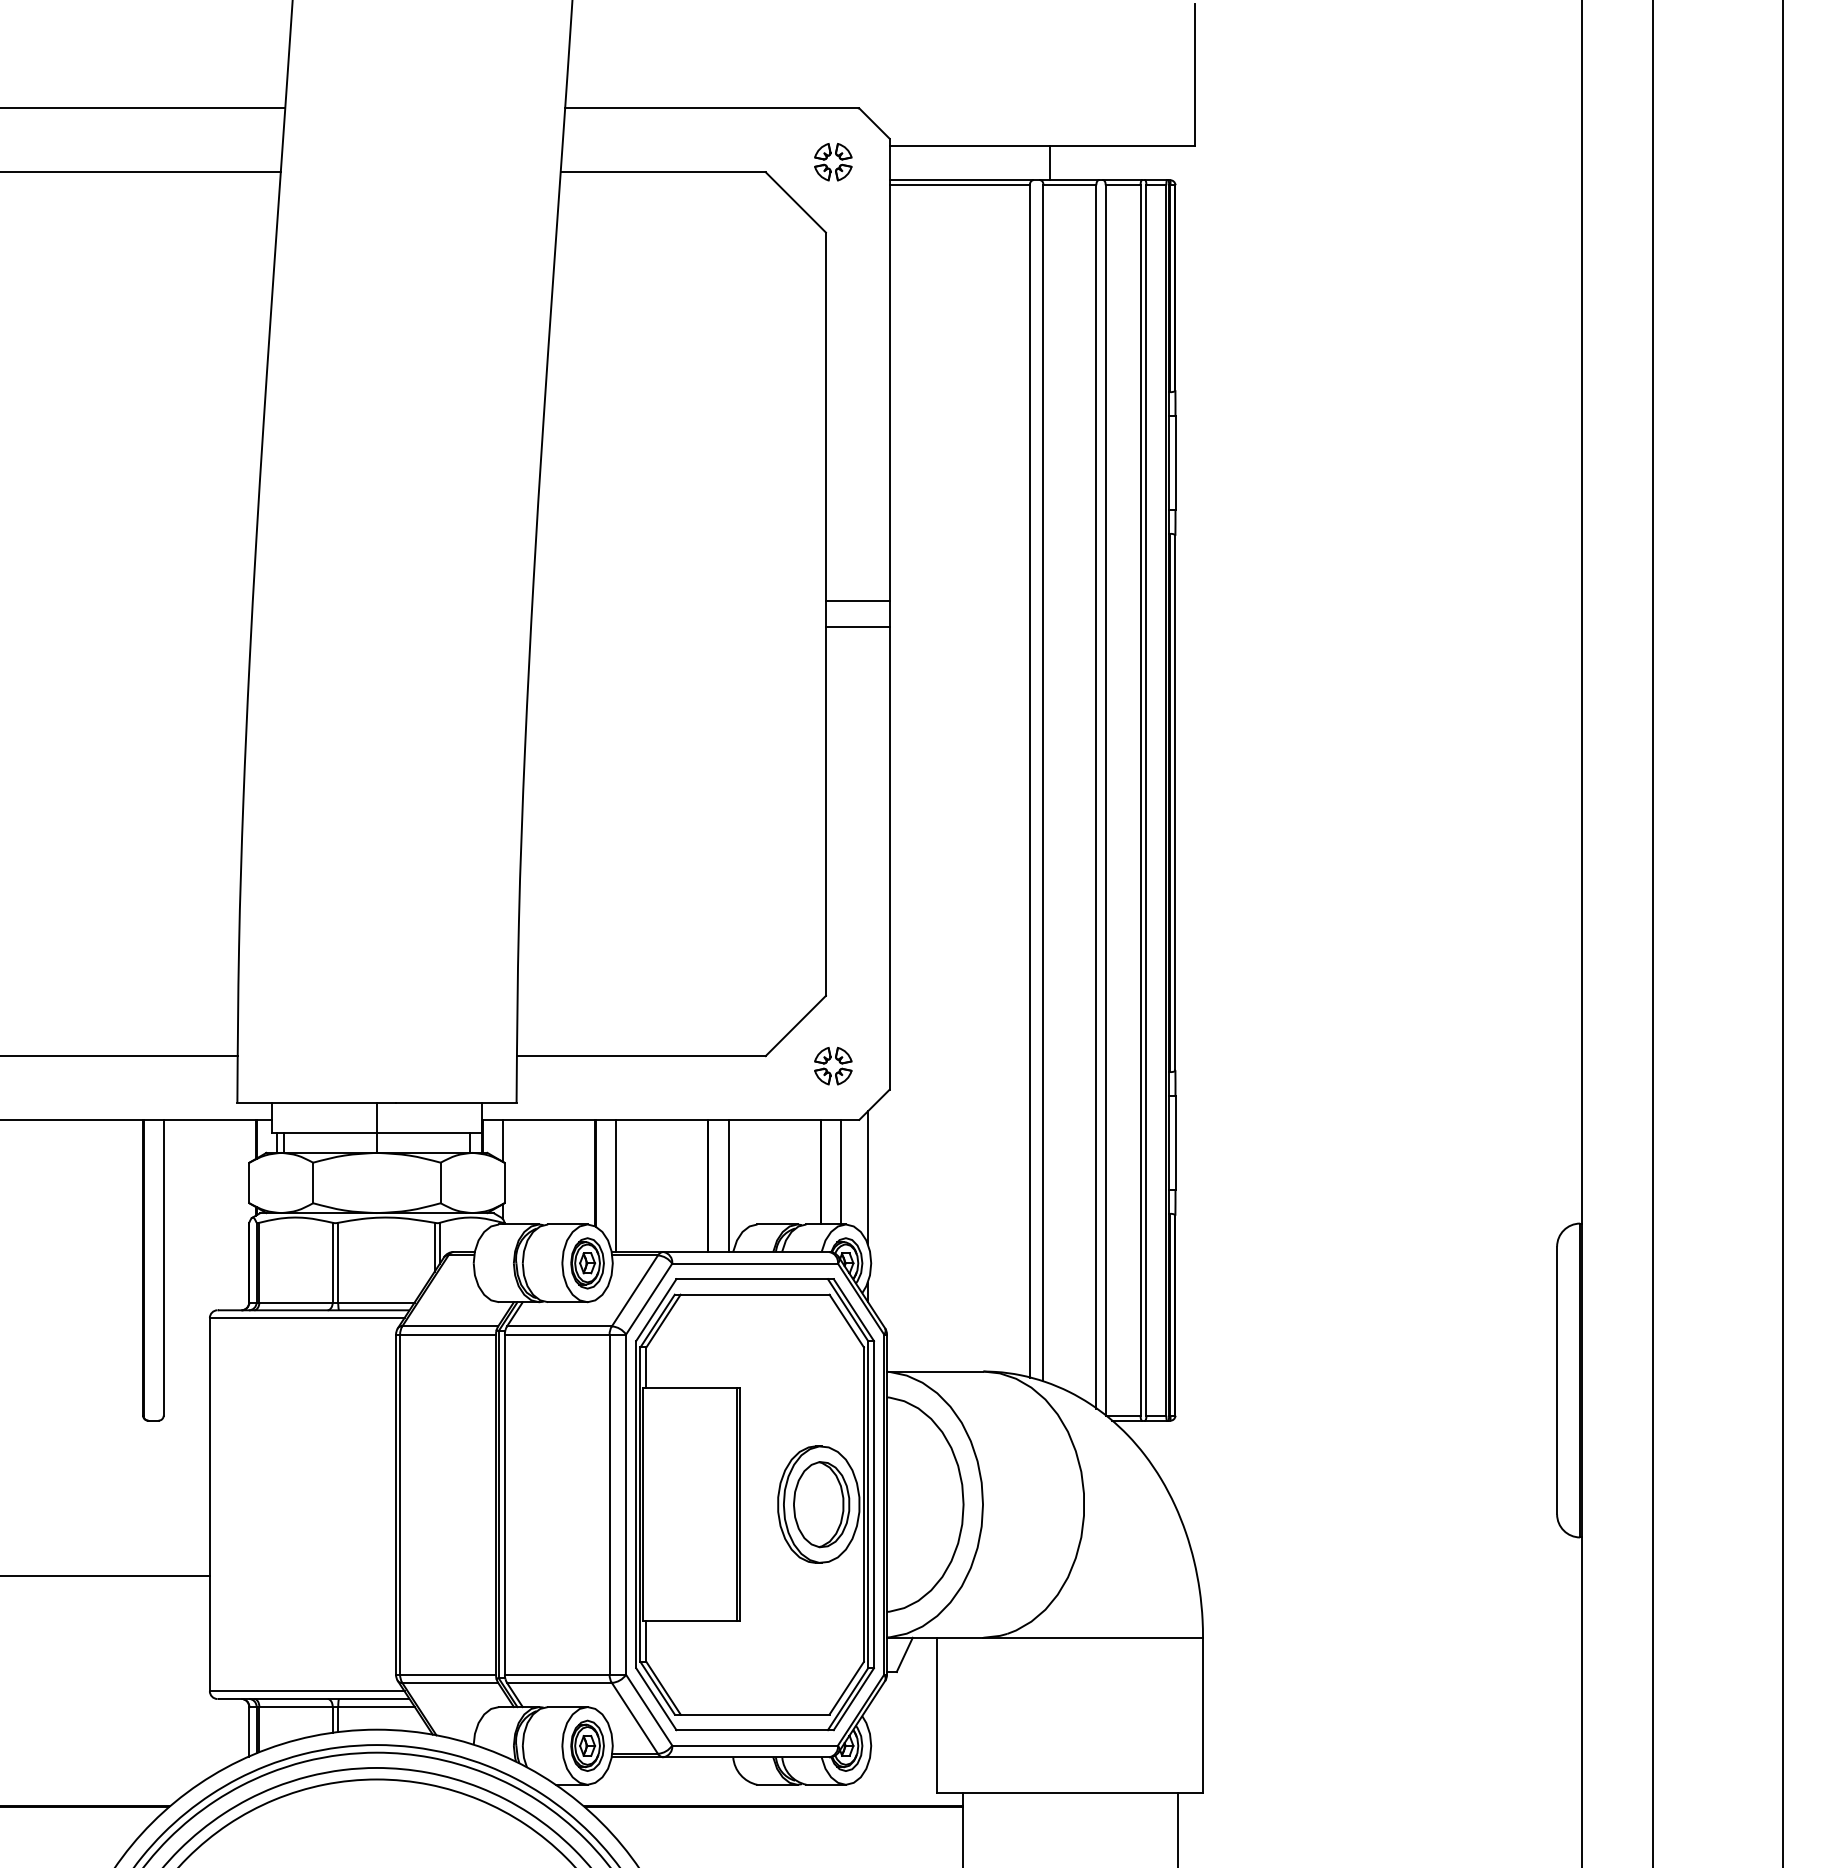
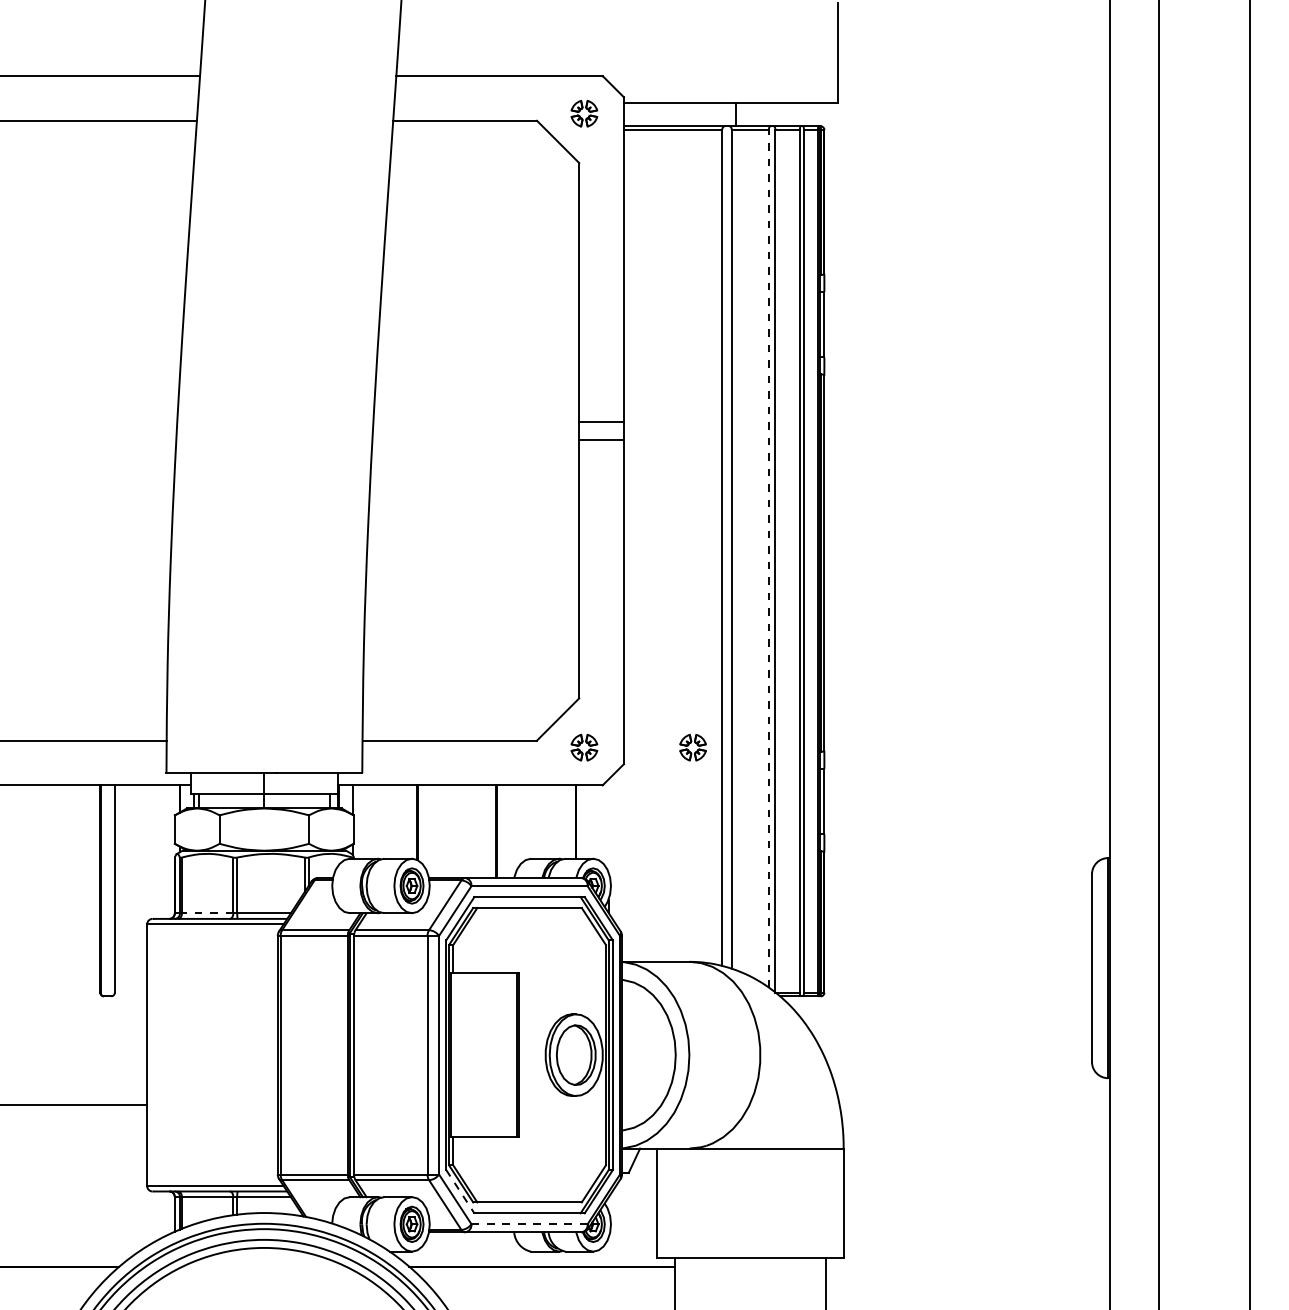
line: (1096, 796) -> (768, 558), solid -> dashed
part: (993, 1070) -> (696, 750), added
line: (841, 1171) -> (590, 821), removed
line: (867, 1177) -> (608, 825), removed
line: (615, 1185) -> (431, 831), removed
line: (728, 1185) -> (510, 831), removed
line: (296, 1302) -> (207, 913), solid -> dashed
line: (656, 1699) -> (460, 1191), solid -> dashed
line: (755, 1745) -> (529, 1224), solid -> dashed

